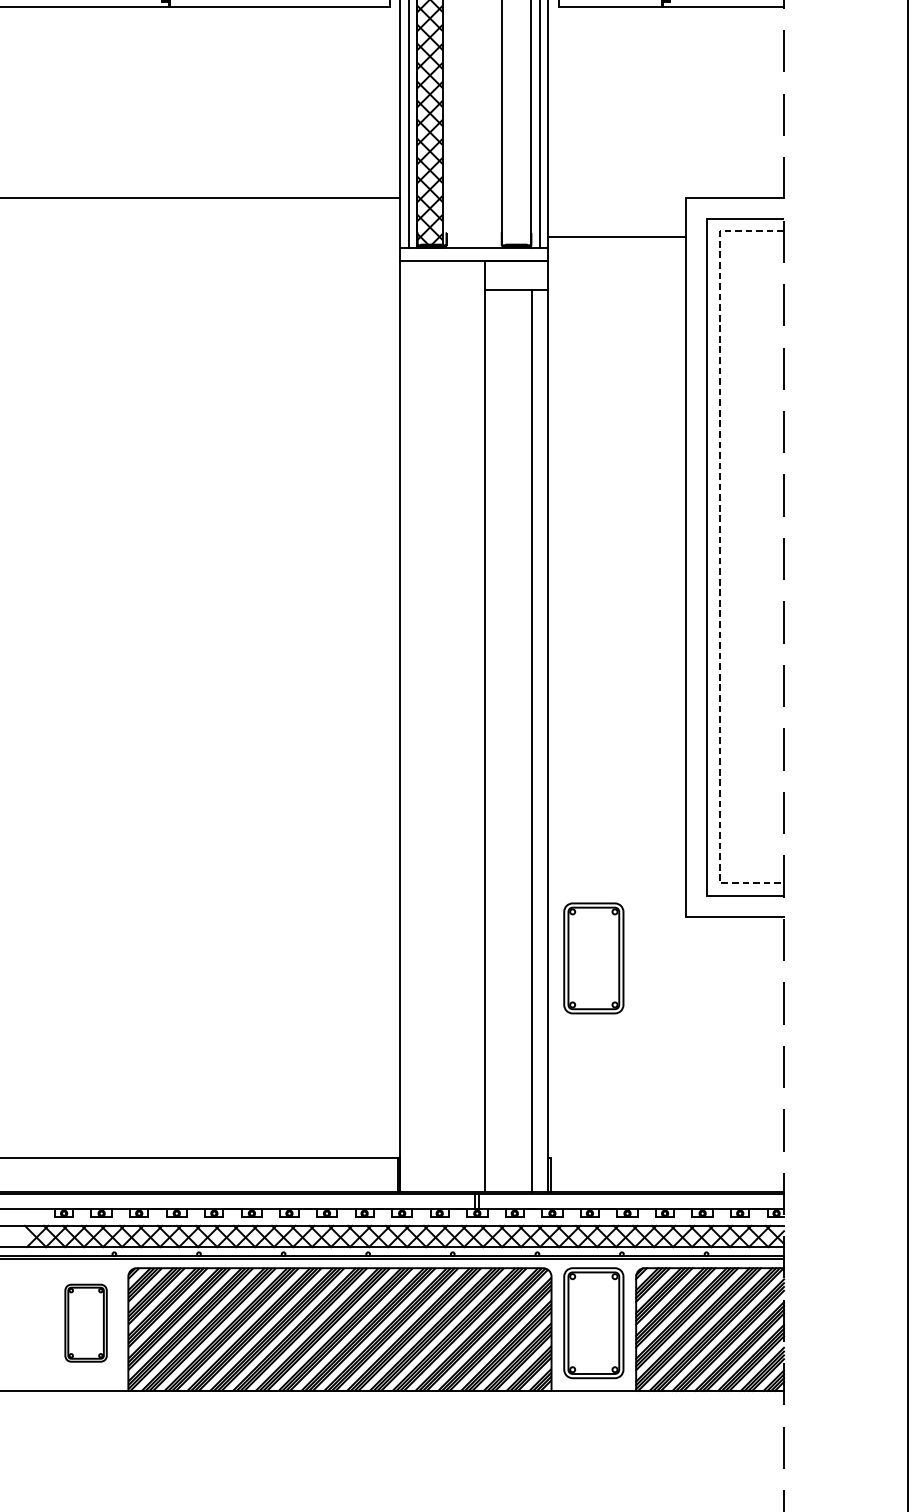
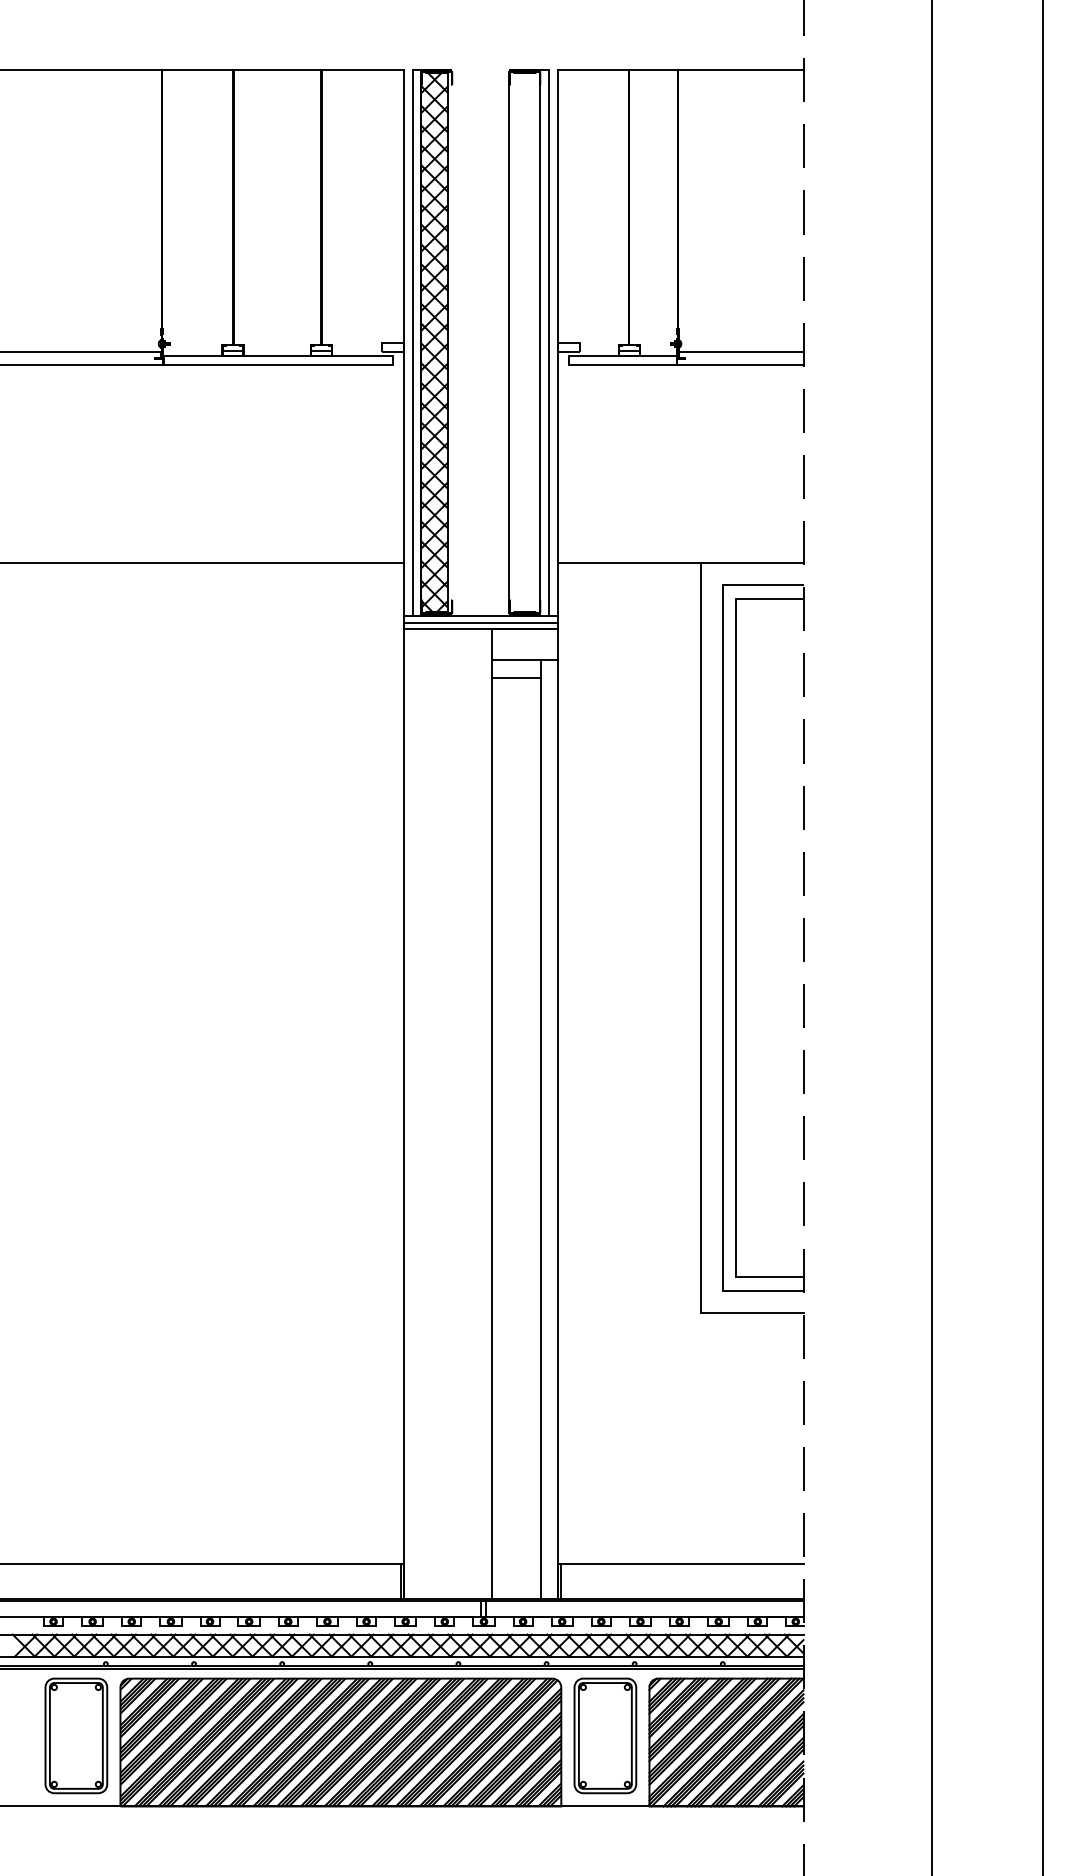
line: (616, 237) -> (629, 563), moved
line: (473, 254) -> (480, 622), added
line: (508, 307) -> (516, 677), added
line: (719, 557) -> (736, 938), dashed -> solid
part: (593, 958) -> (605, 1355), removed
line: (665, 1158) -> (680, 1564), added
part: (86, 1322) -> (76, 1735), size x1.43

